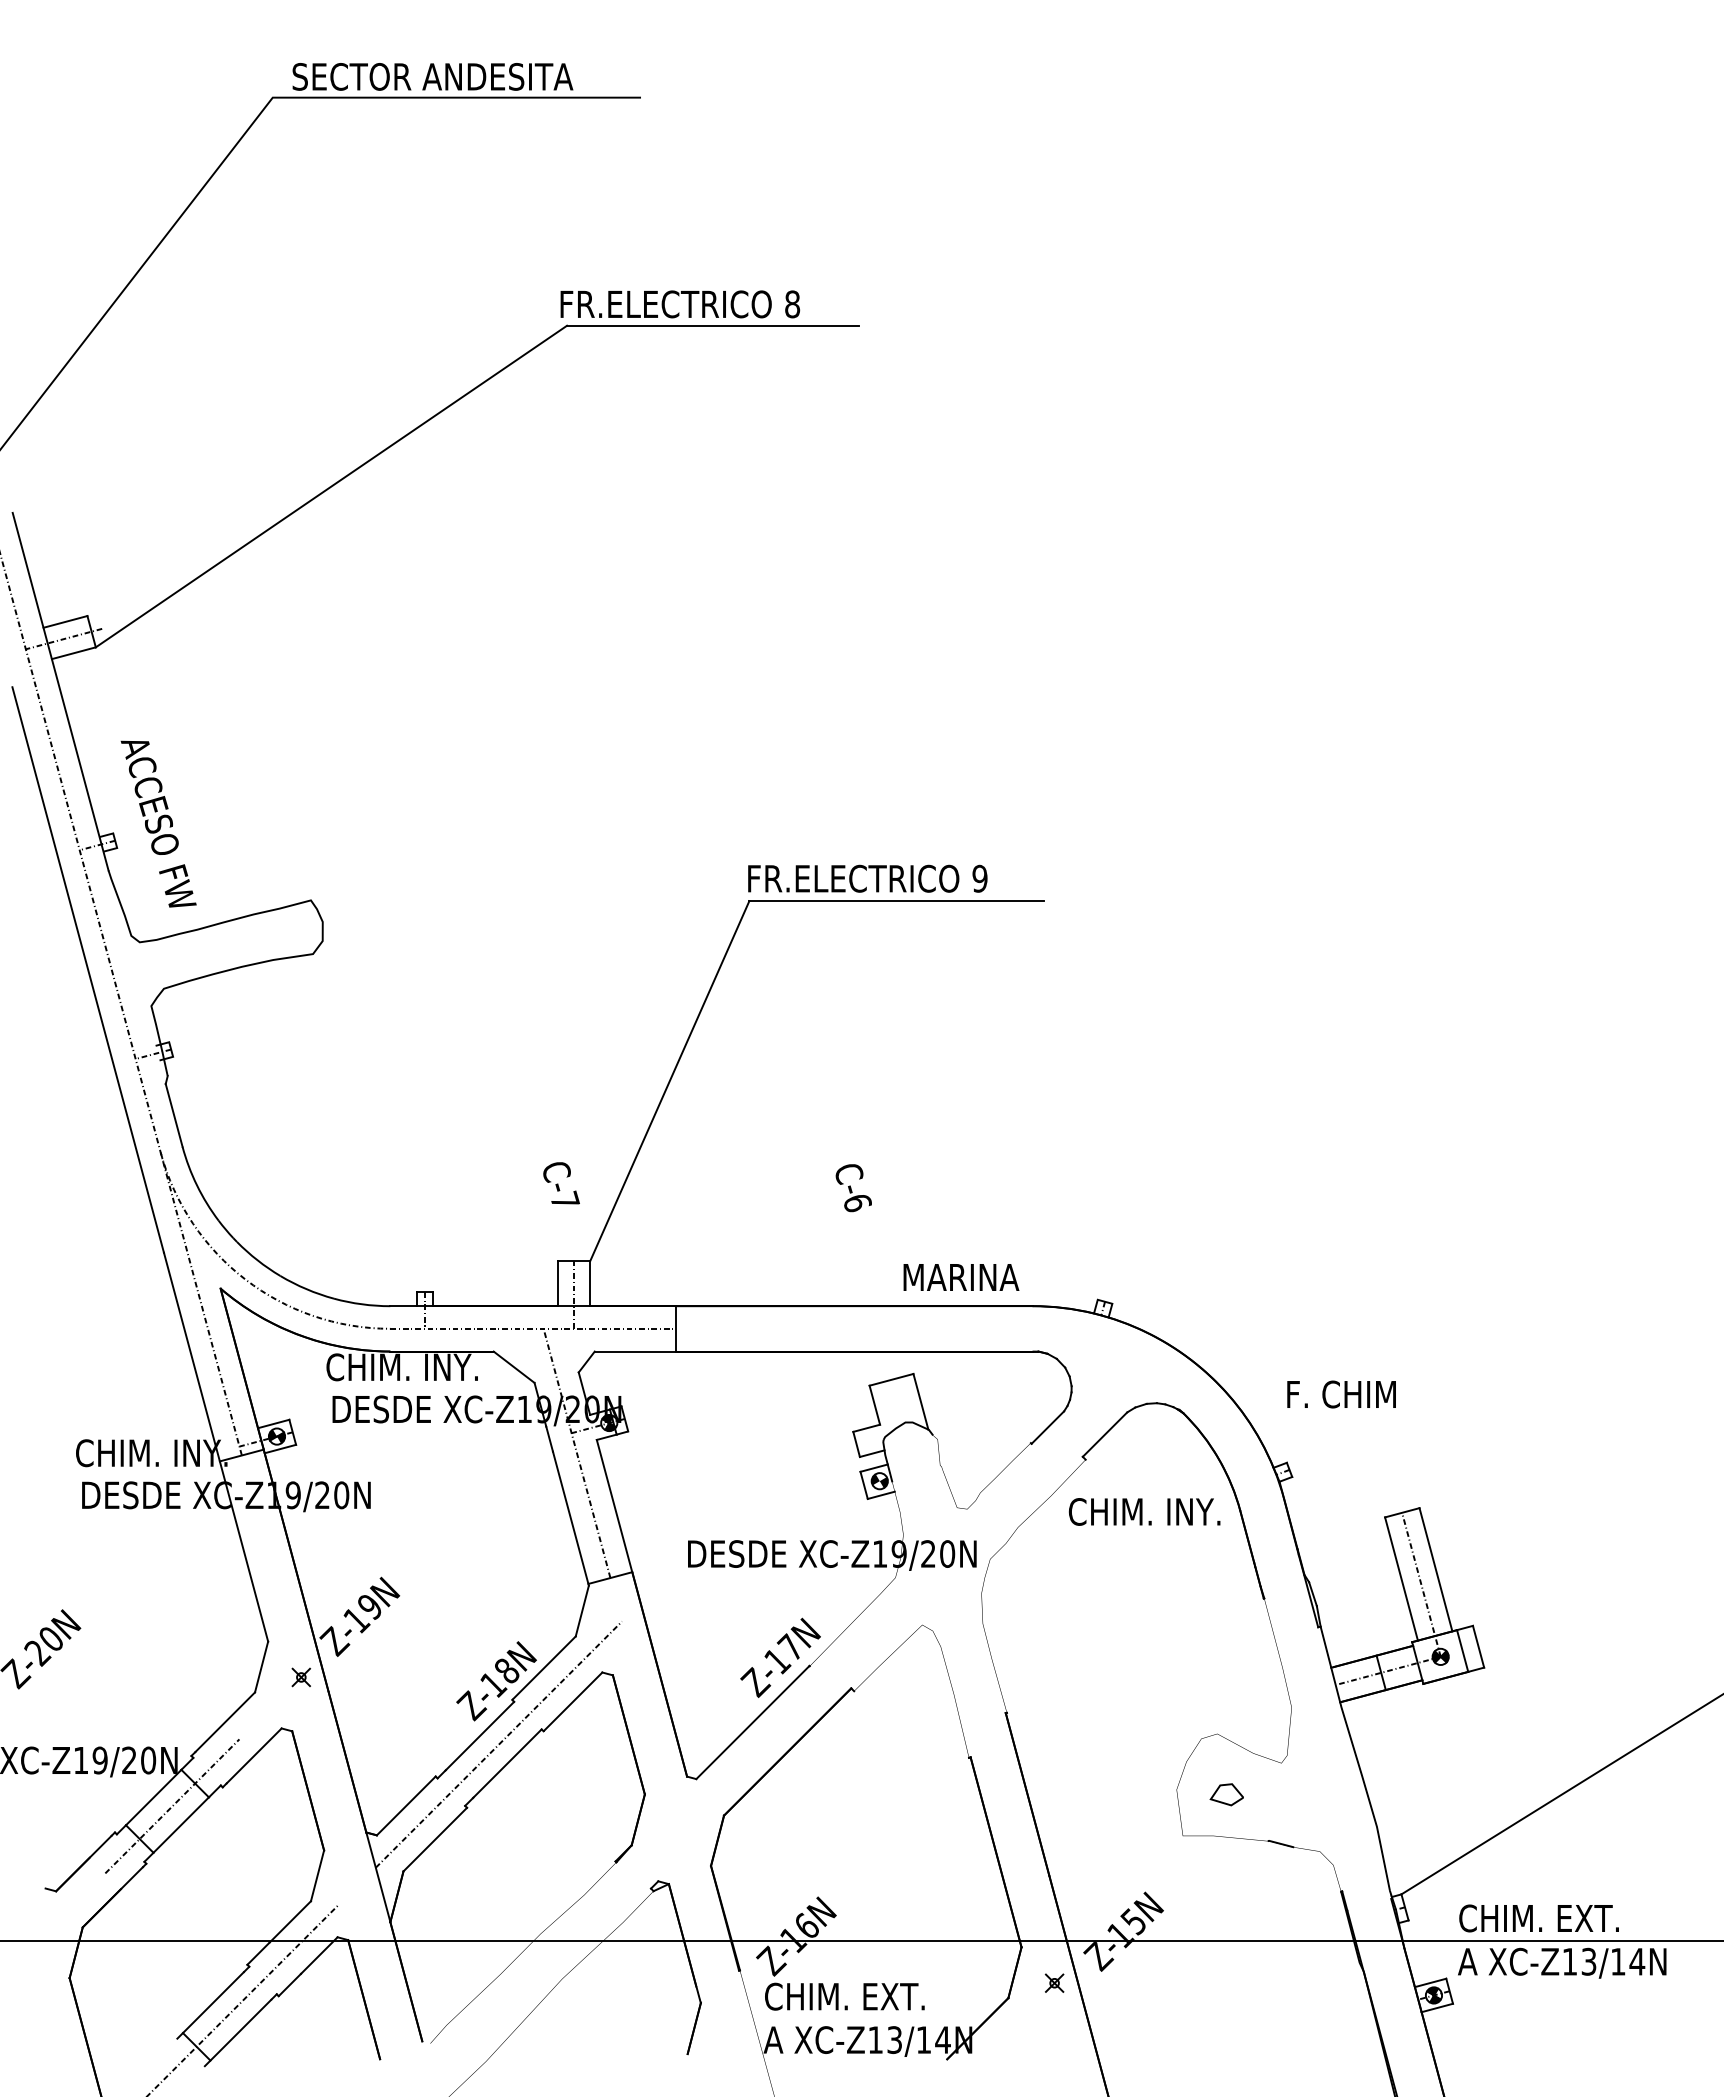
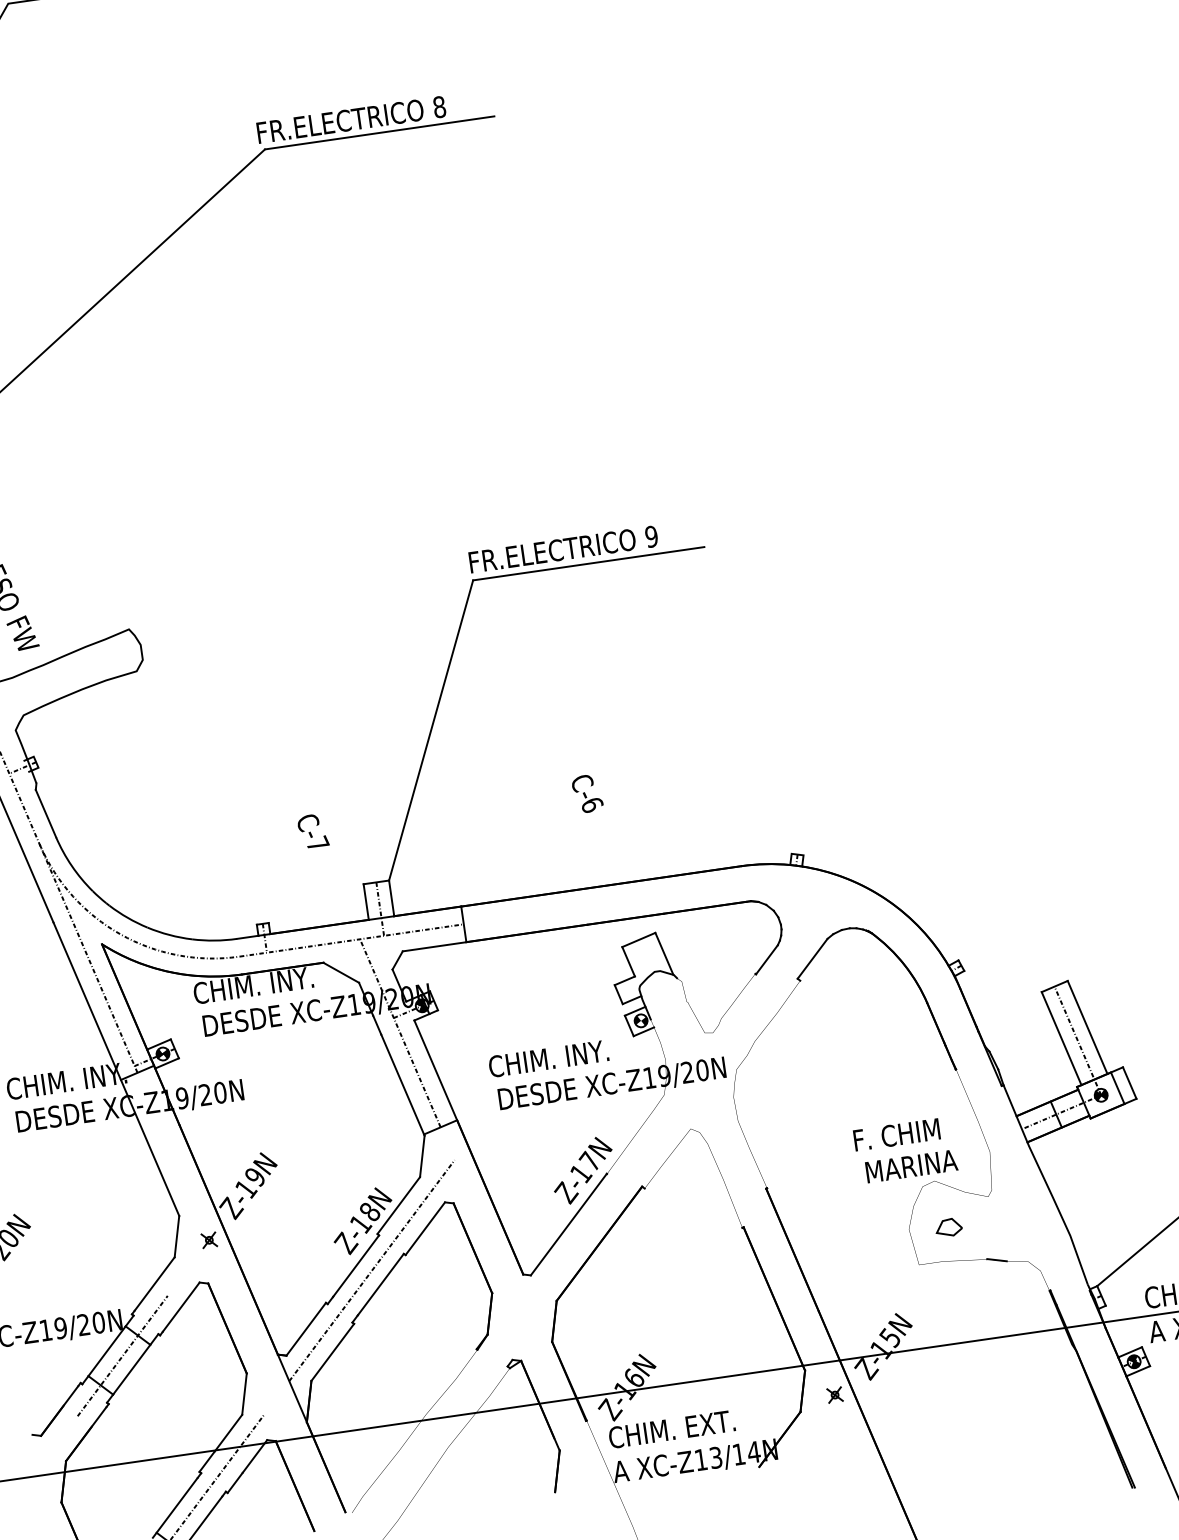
text: (561, 1183) -> (313, 831), moved
text: (961, 1277) -> (911, 1166), moved
text: (1341, 1394) -> (896, 1134), moved
text: (1144, 1511) -> (548, 1058), moved

